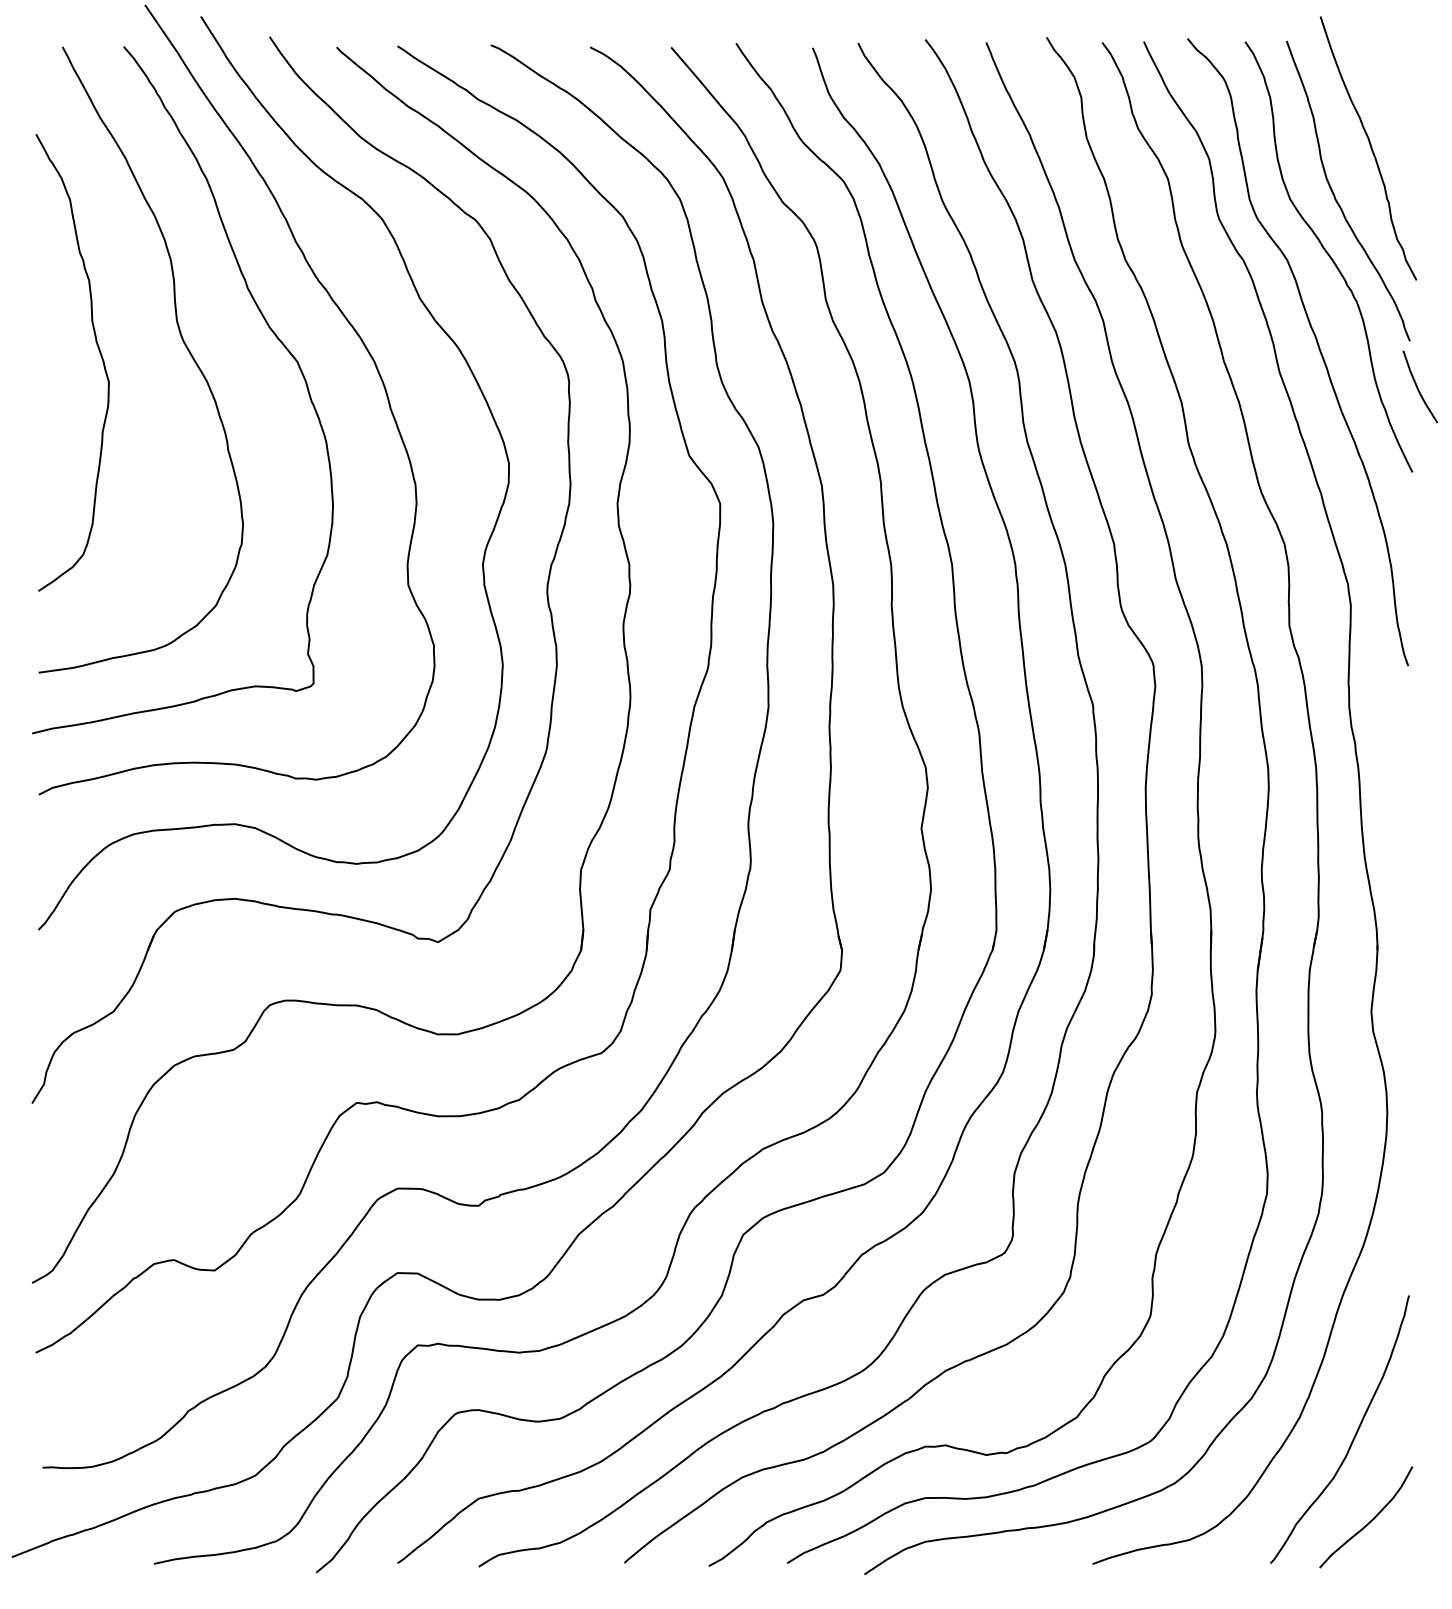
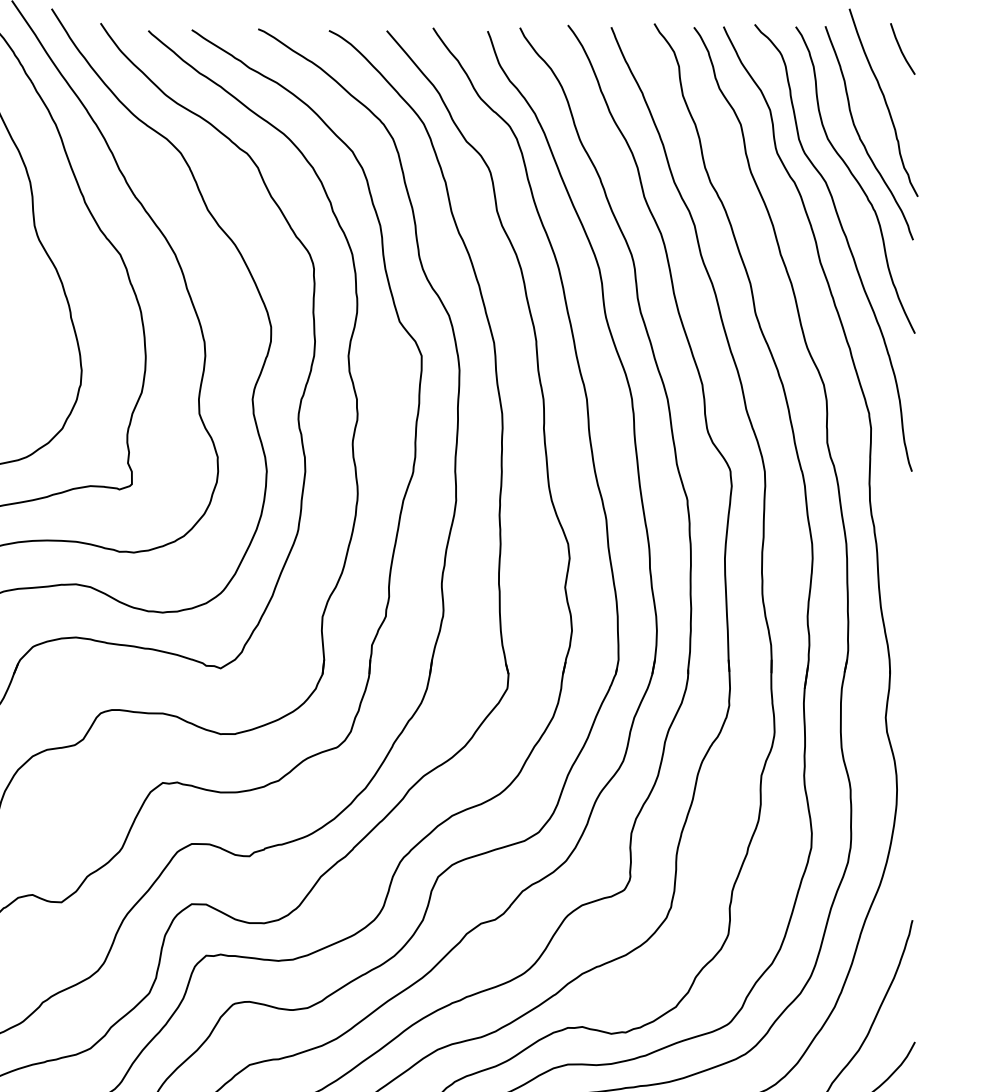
line: (1418, 387) -> (901, 49), moved

